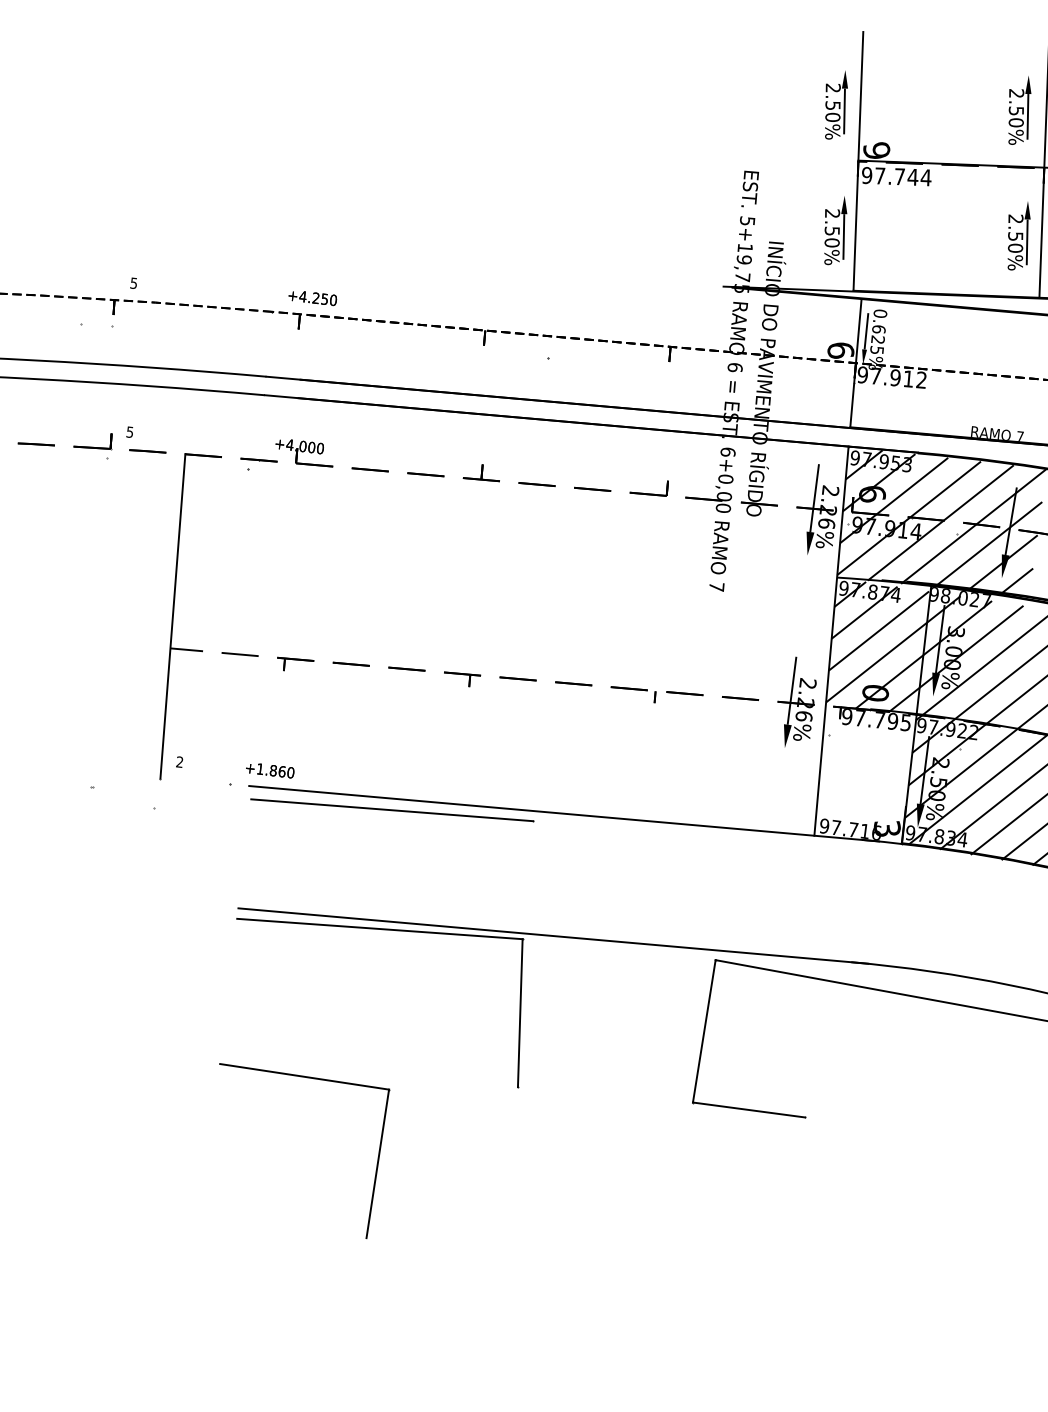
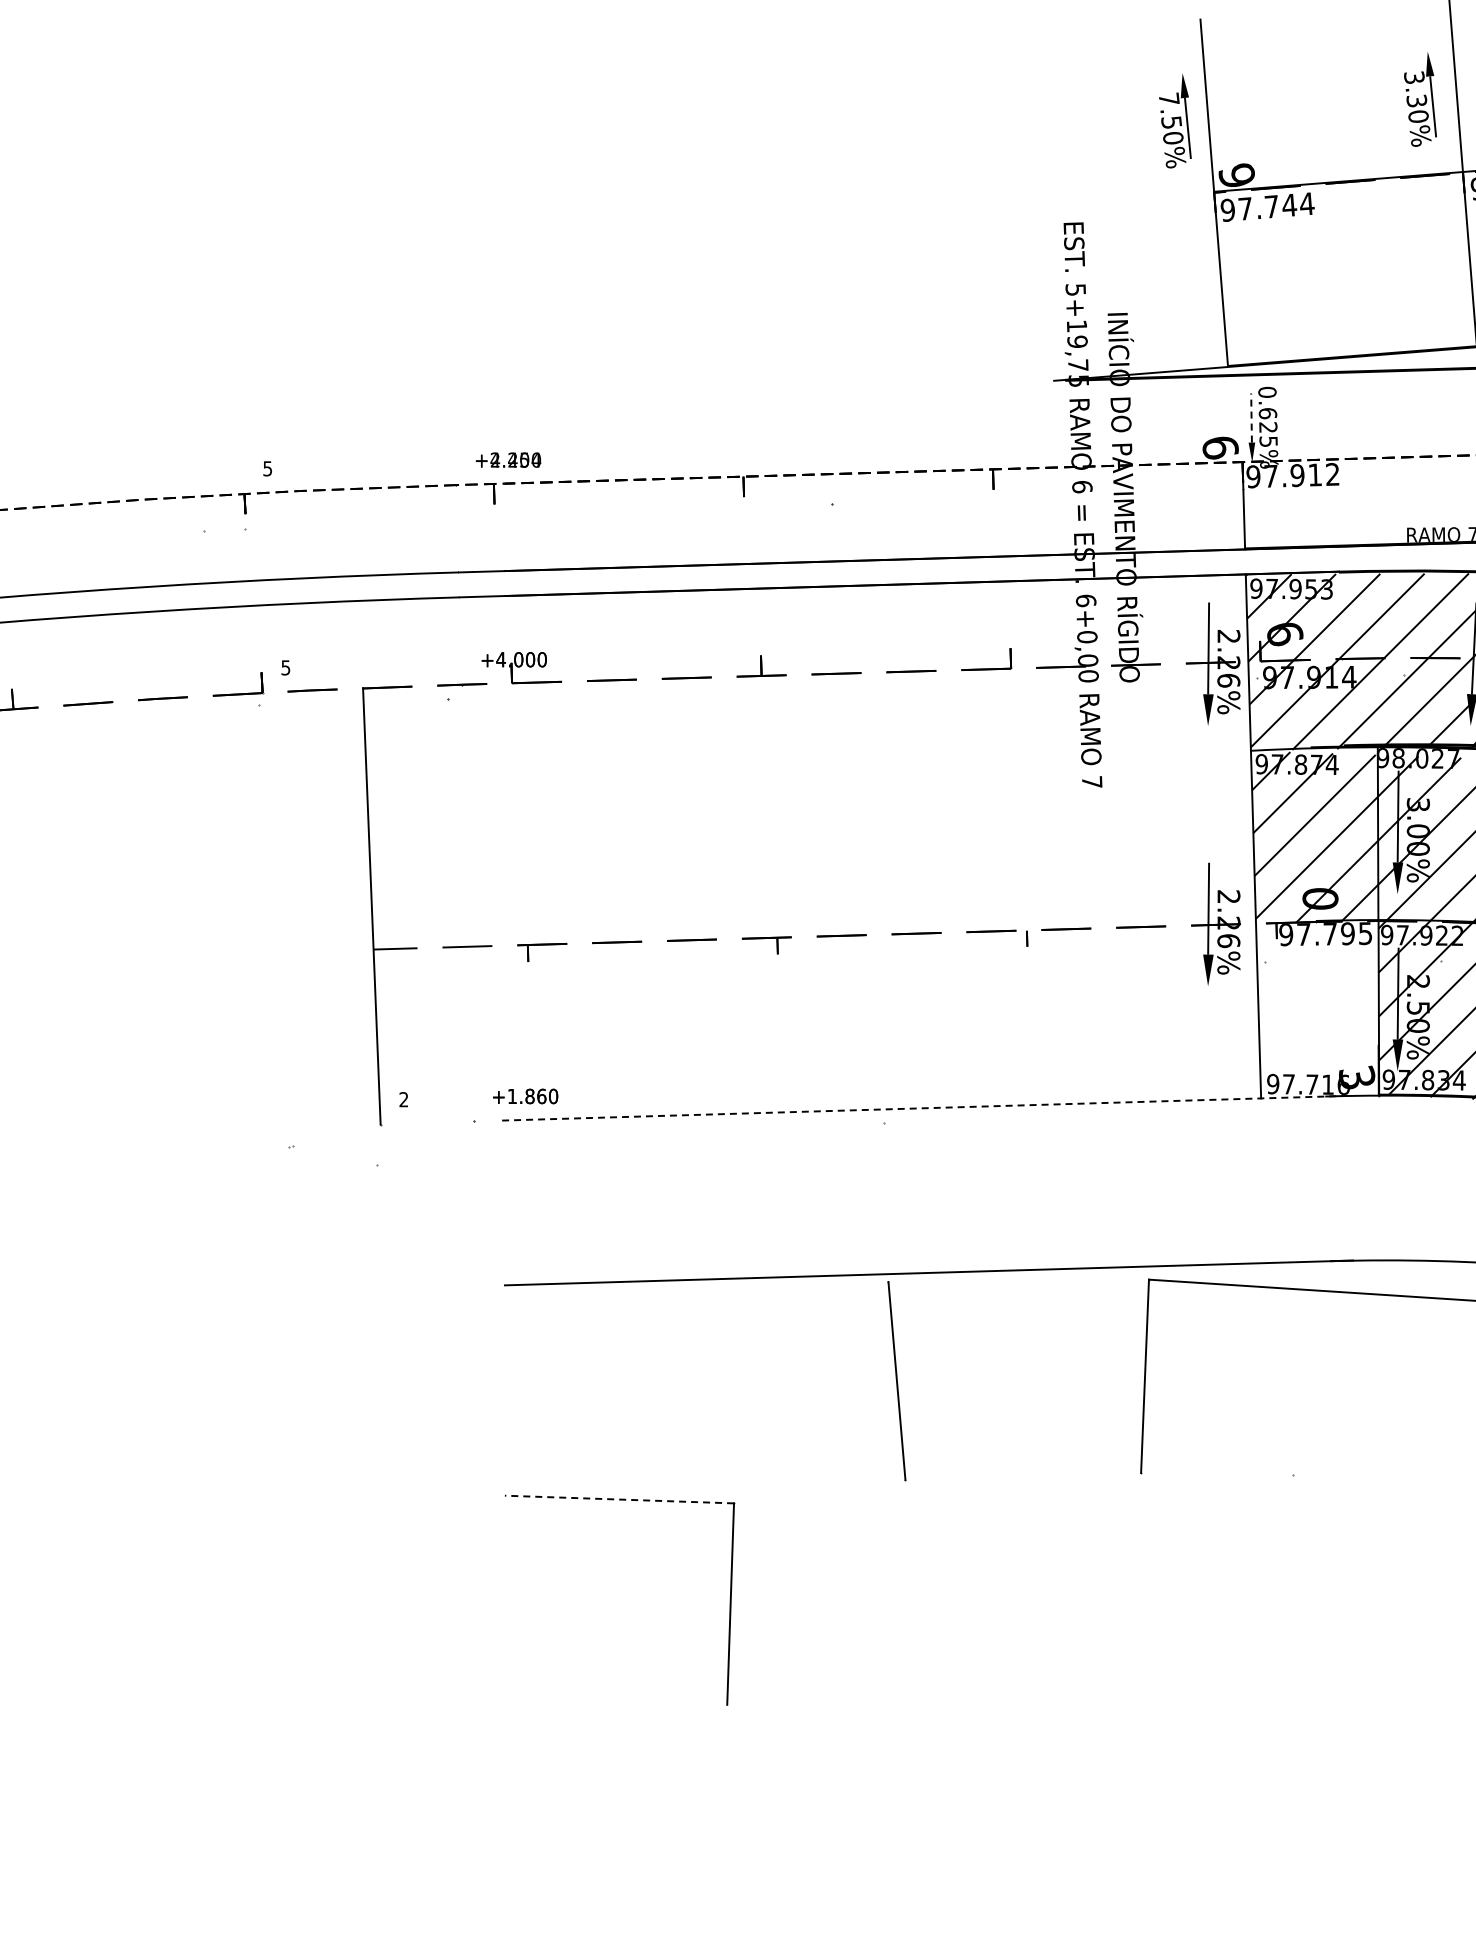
text: (832, 87) -> (1168, 98), 2.50% -> 7.50%
text: (1016, 102) -> (1415, 89), 2.50% -> 3.30%
part: (834, 230) -> (1193, 288), removed
part: (1017, 235) -> (1438, 266), removed
text: (318, 298) -> (515, 459), +4.250 -> +2.404
line: (858, 330) -> (1241, 418), removed
line: (866, 331) -> (1251, 418), solid -> dashed
line: (392, 810) -> (694, 1130), removed
line: (563, 813) -> (923, 1108), solid -> dashed
line: (379, 928) -> (696, 1290), removed
line: (304, 1076) -> (619, 1499), solid -> dashed
line: (749, 1109) -> (1217, 1473), removed

